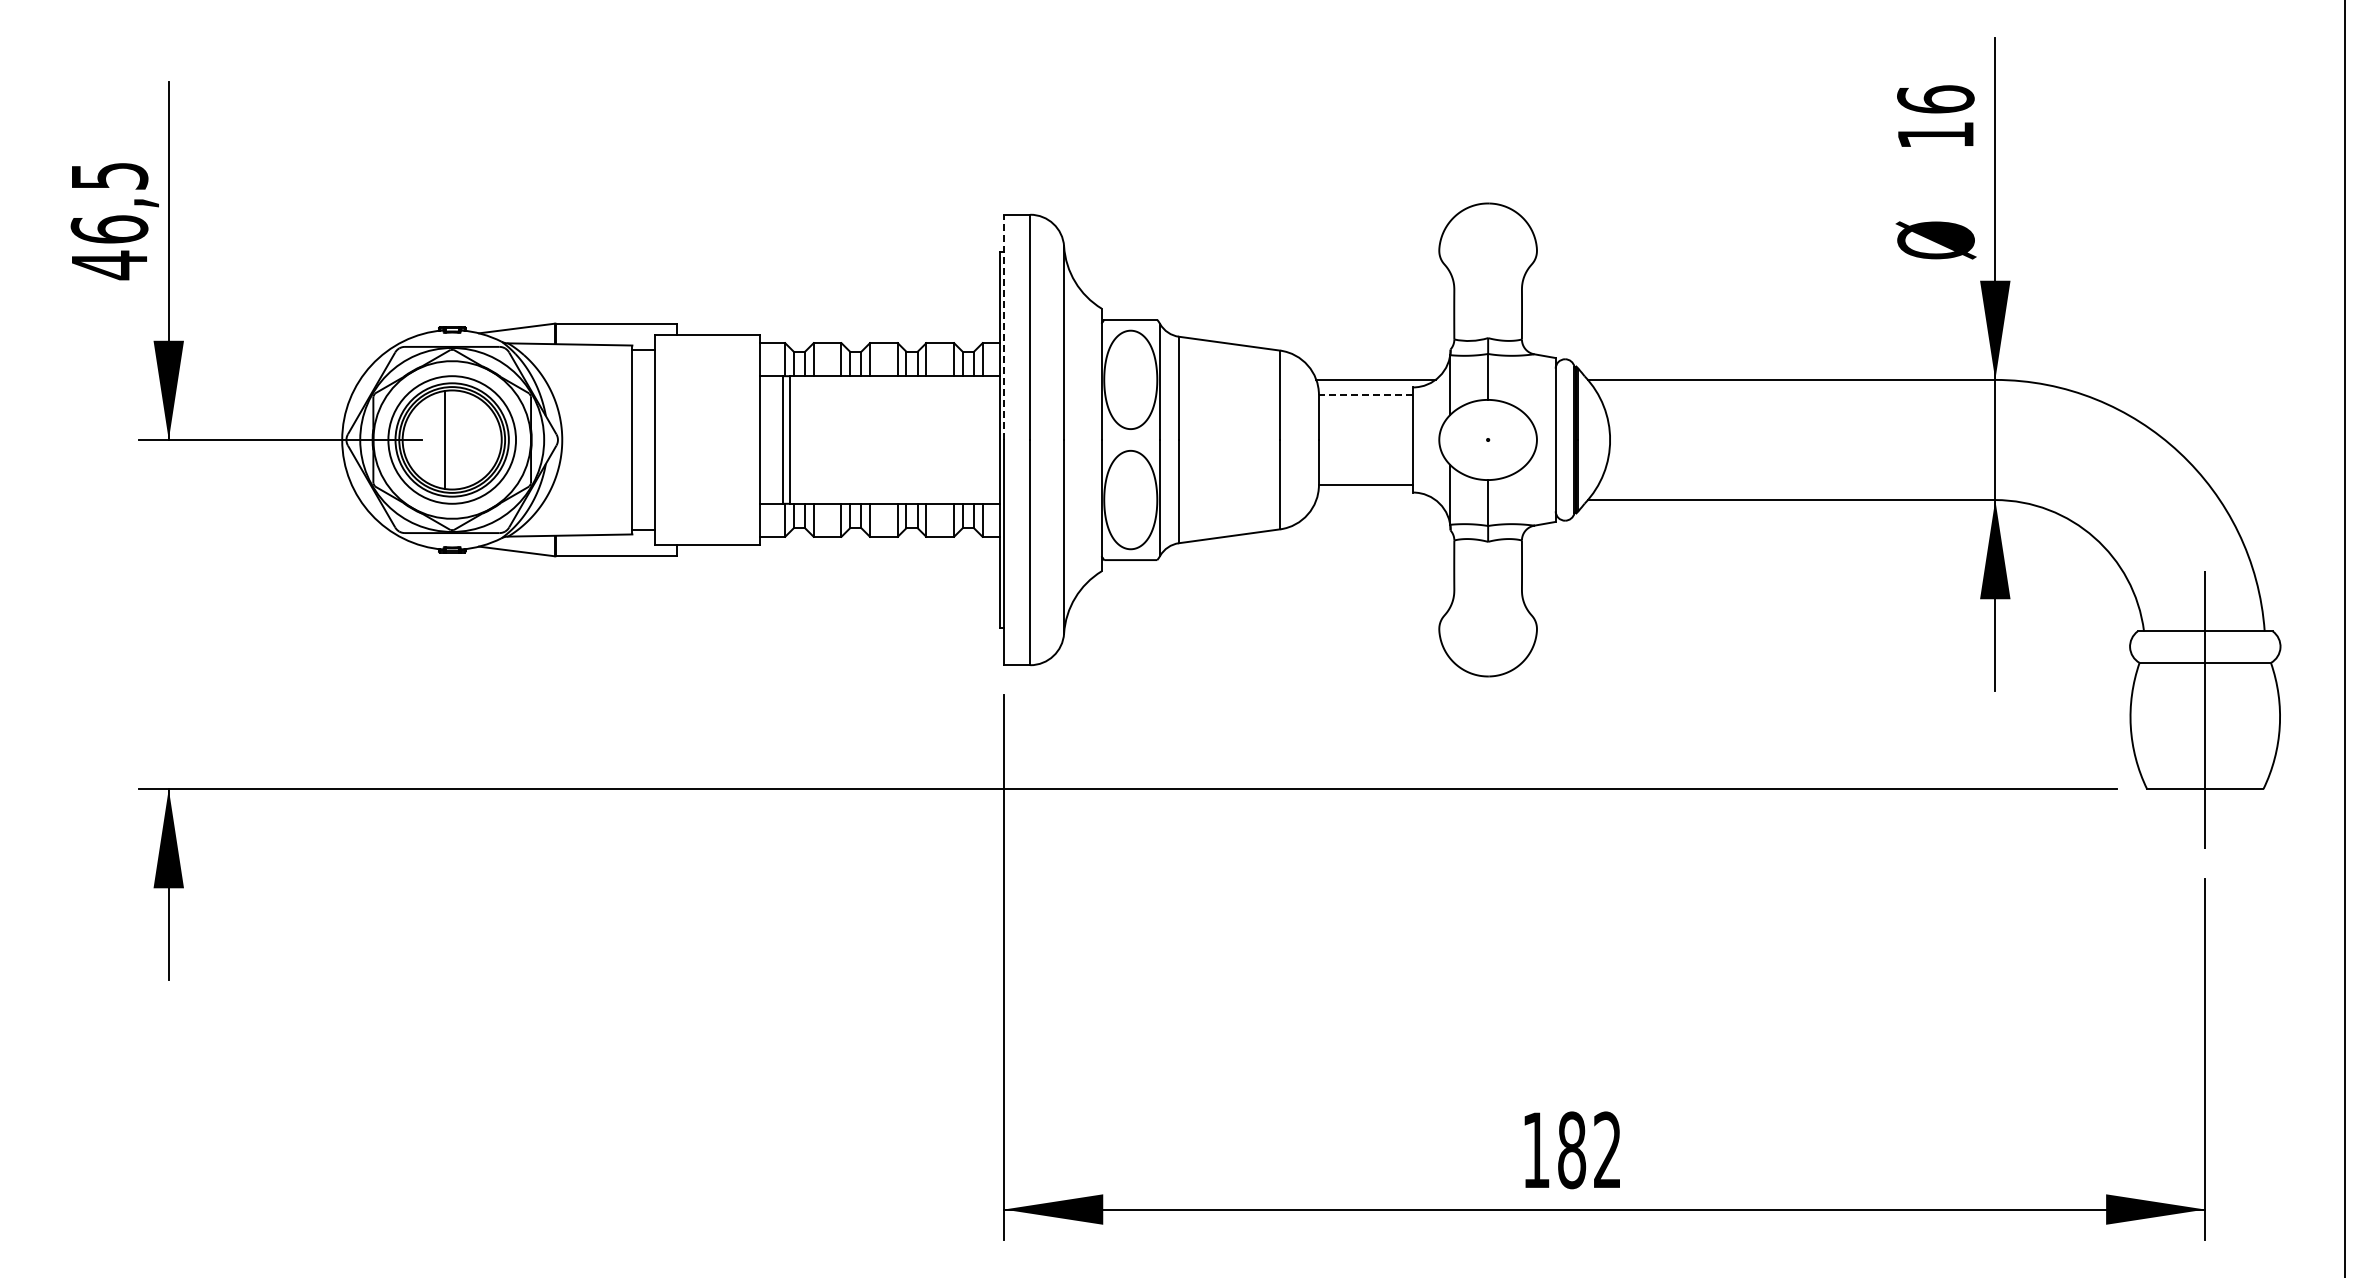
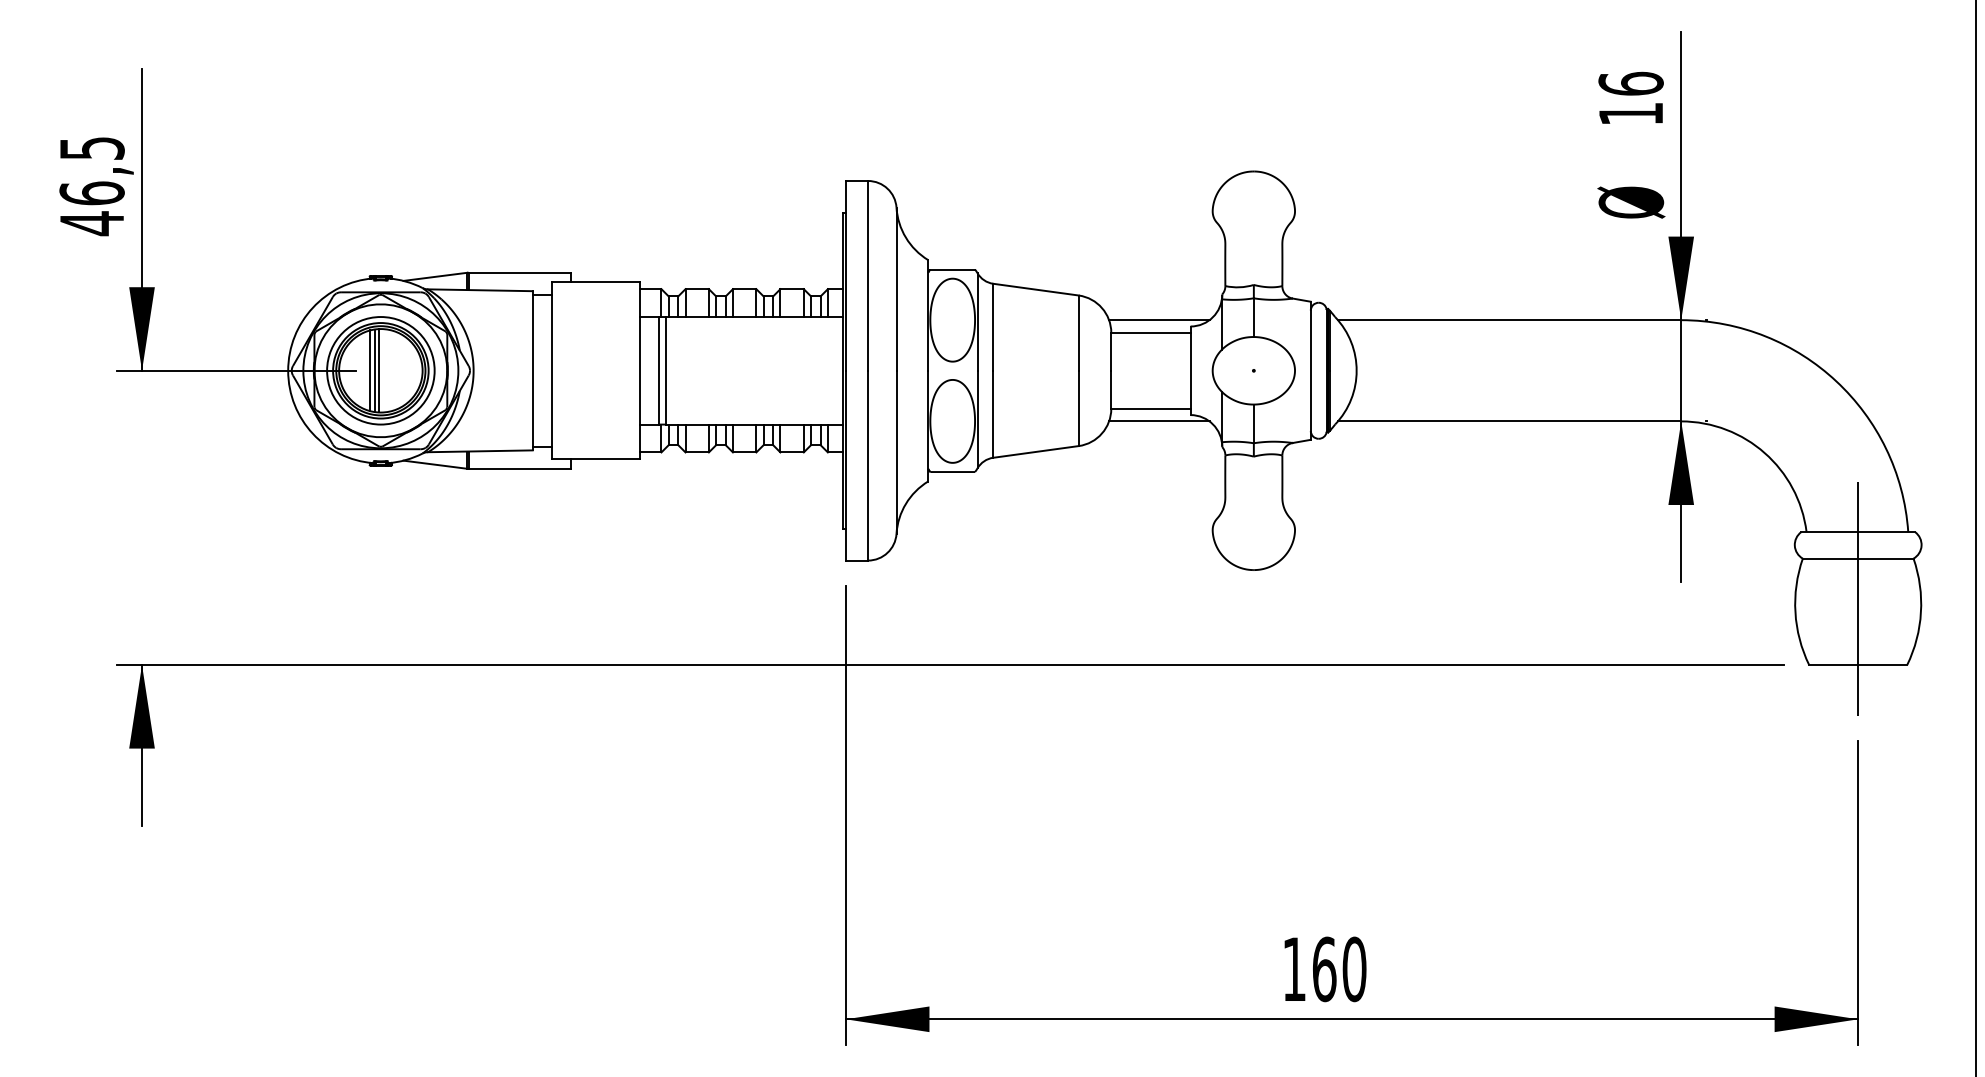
line: (1004, 327) -> (846, 275), dashed -> solid
line: (1365, 394) -> (1150, 332), dashed -> solid
line: (439, 439) -> (370, 370), added
line: (449, 439) -> (378, 370), added
line: (1375, 500) -> (1158, 421), added
text: (1589, 1150) -> (1339, 969), 182 -> 160

